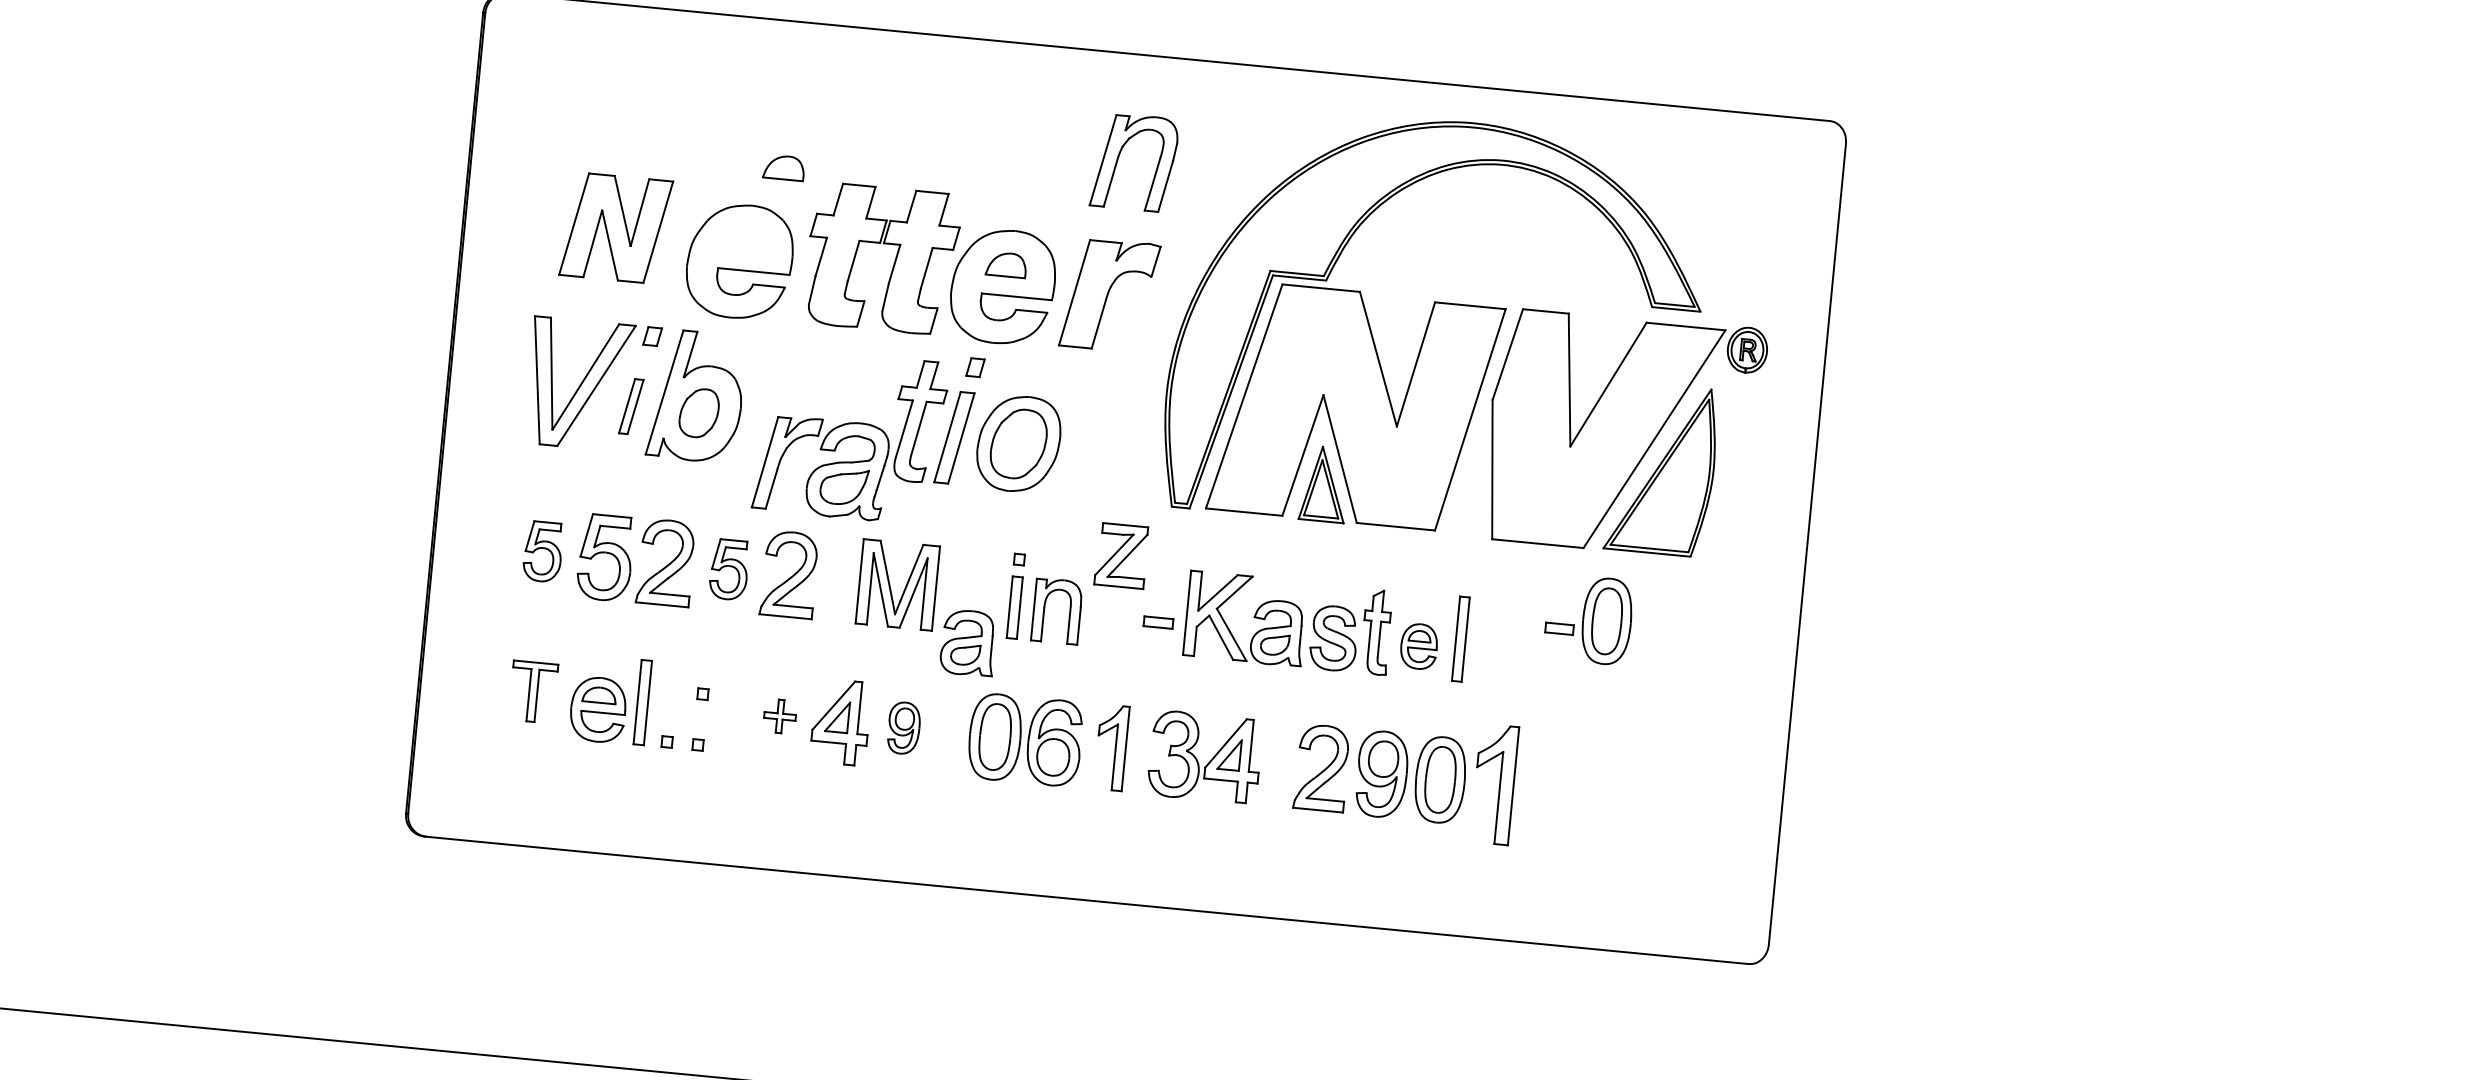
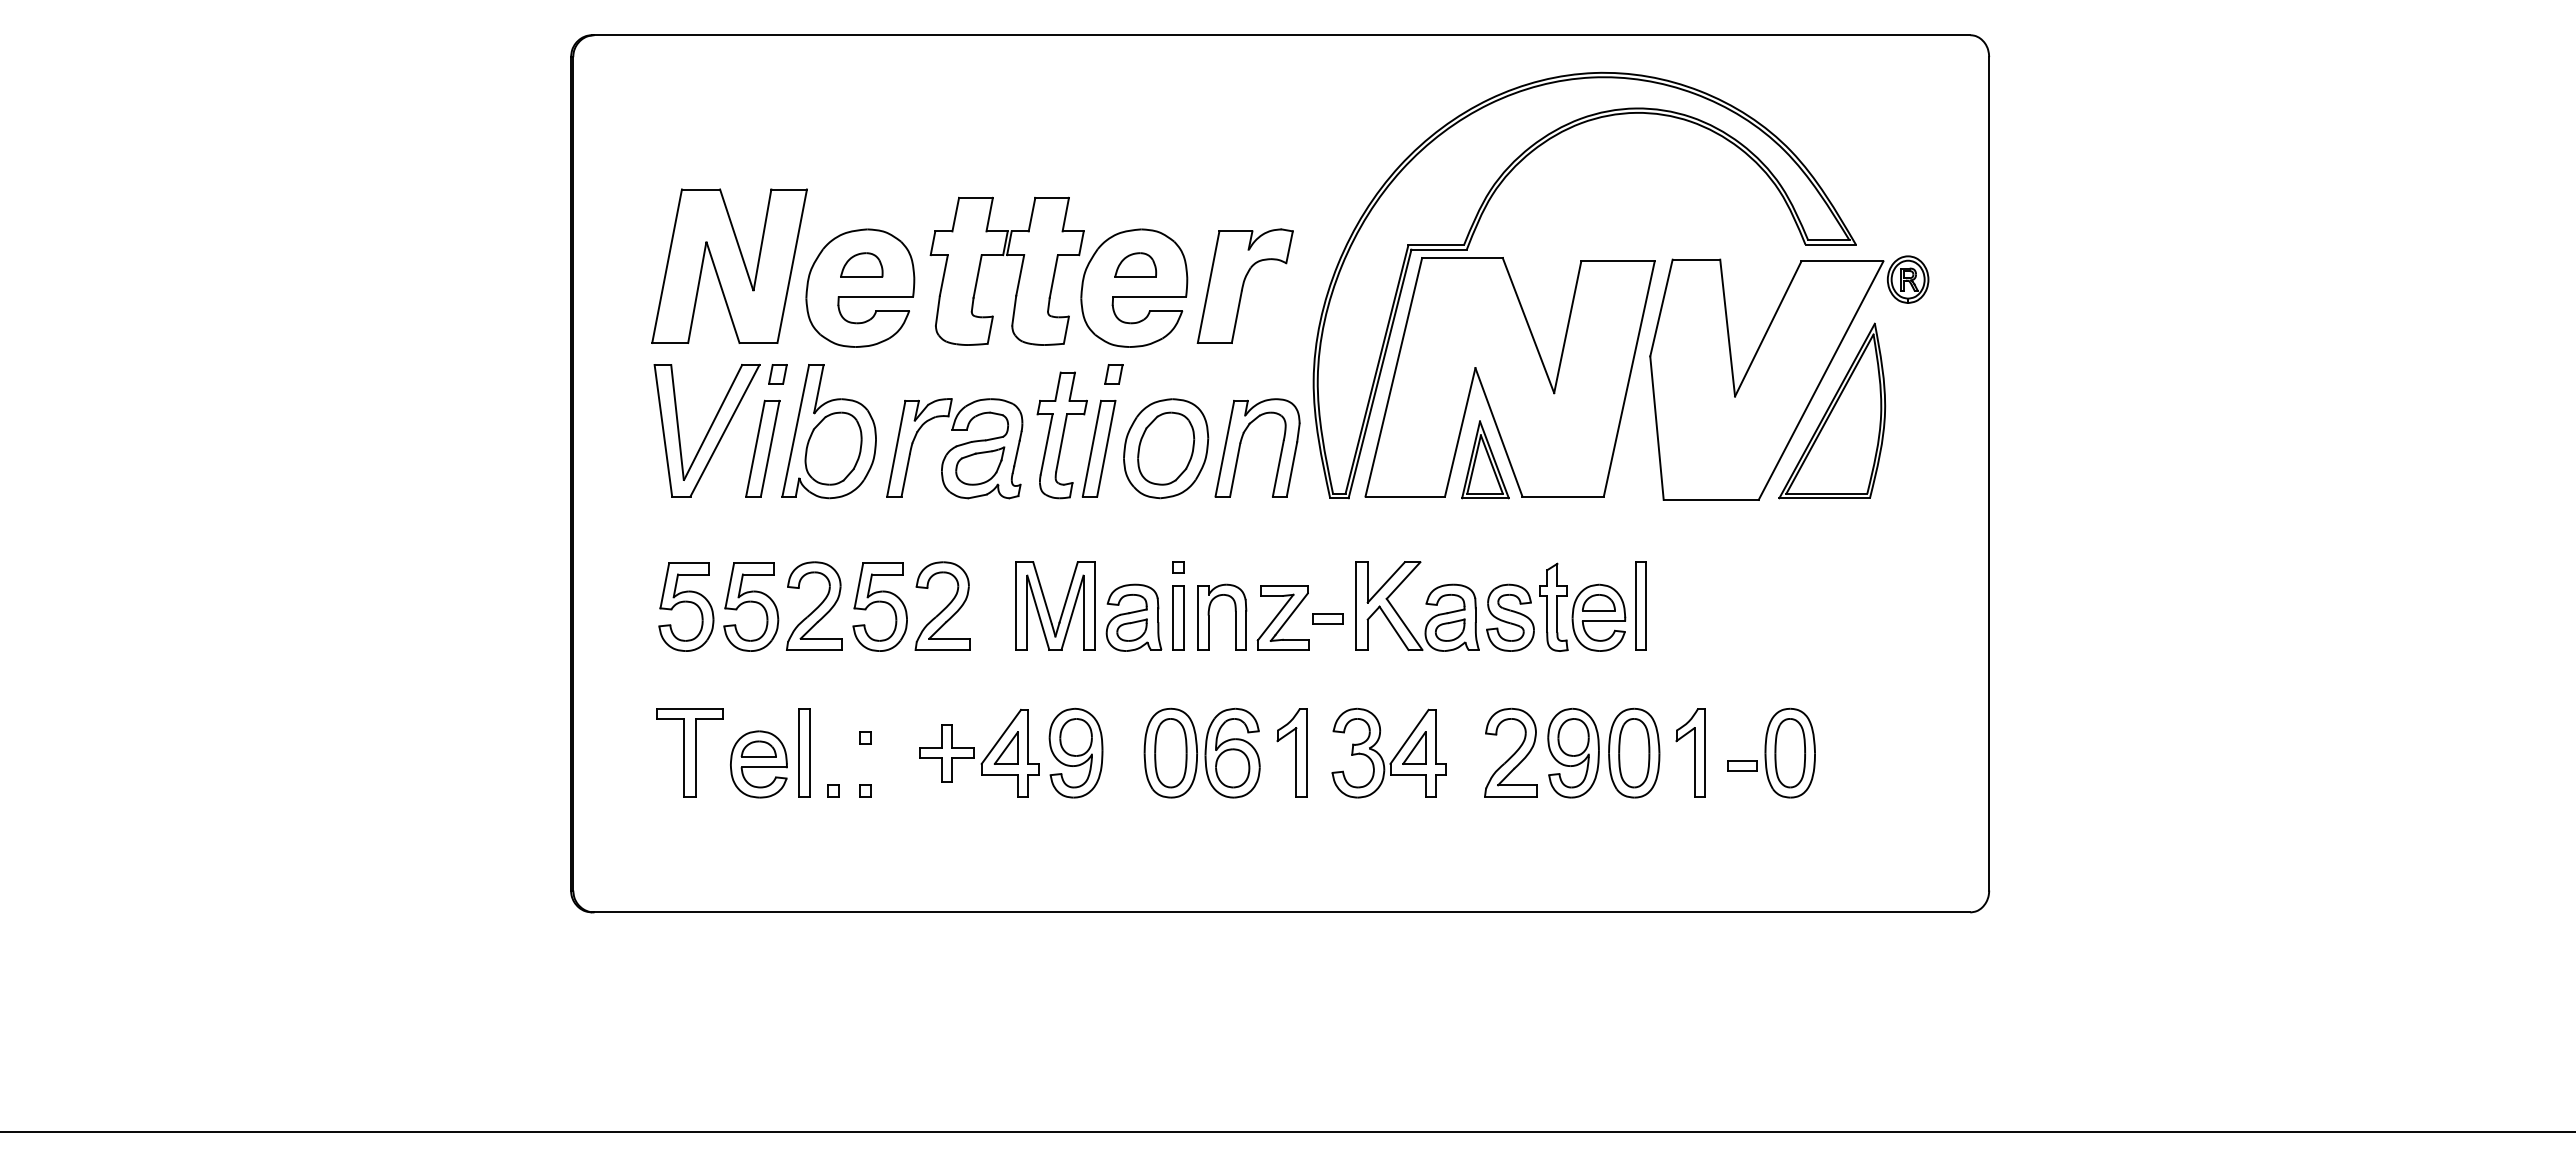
part: (1119, 156) -> (1241, 443), moved
part: (783, 167) -> (861, 264), moved
part: (616, 227) -> (729, 265), size x1.43
part: (630, 406) -> (762, 448), size x1.67
part: (699, 413) -> (833, 448), size x1.43
part: (820, 467) -> (954, 448), moved
part: (543, 551) -> (686, 606), size x1.43
part: (1120, 555) -> (1282, 617), moved
part: (728, 569) -> (879, 606), size x1.43
part: (1589, 618) -> (1771, 752), moved
part: (968, 642) -> (1133, 617), moved
part: (1418, 646) -> (1598, 617), size x1.43
part: (532, 691) -> (689, 752), size x1.43
part: (779, 716) -> (946, 753), size x1.67
part: (903, 727) -> (1075, 752), size x1.67
part: (1494, 784) -> (1690, 752), size x0.71

